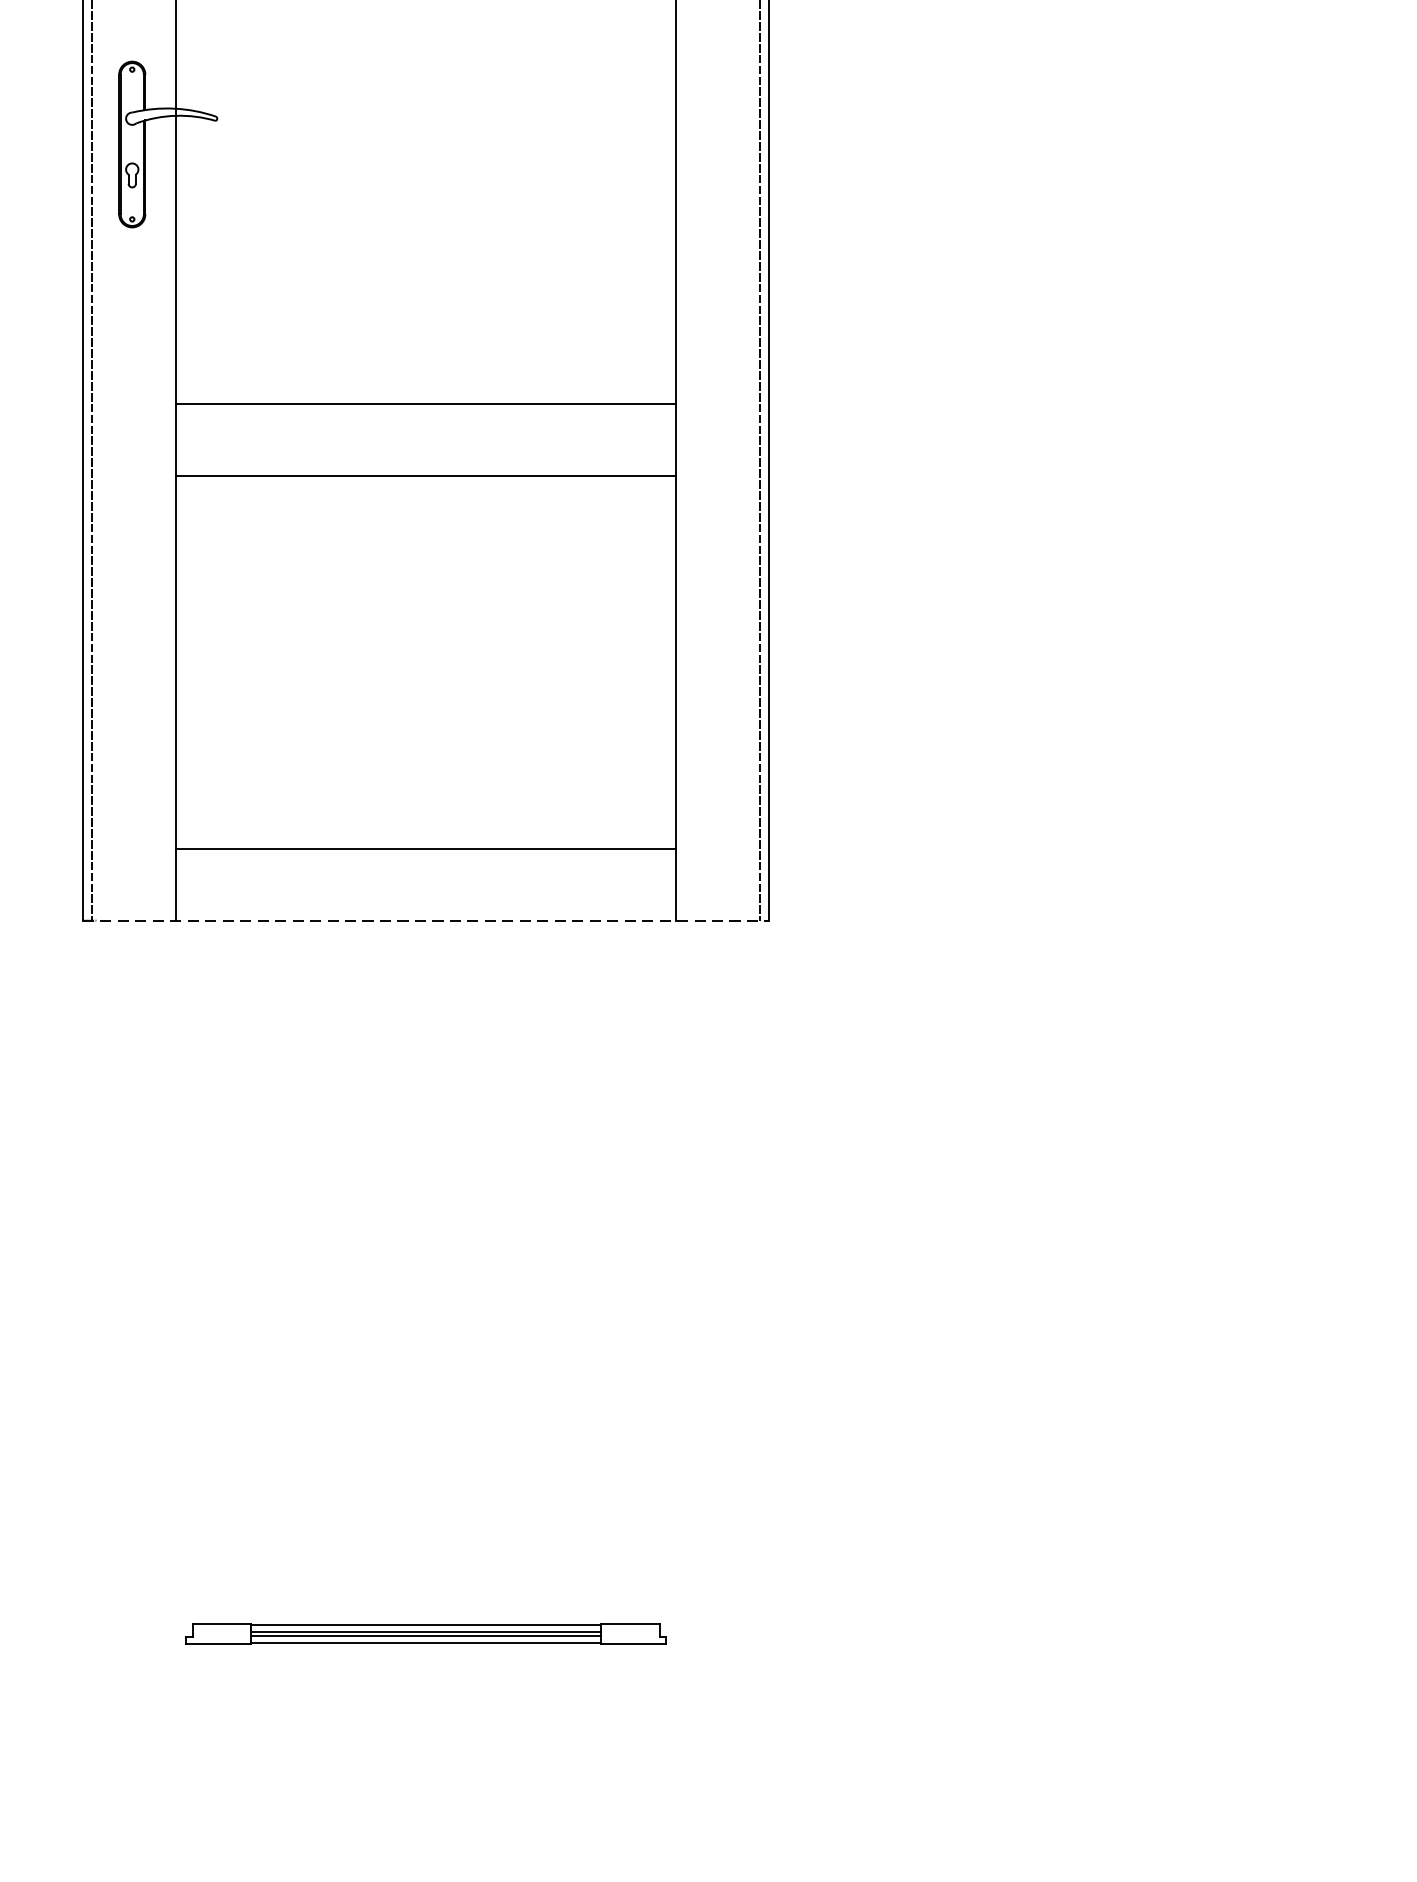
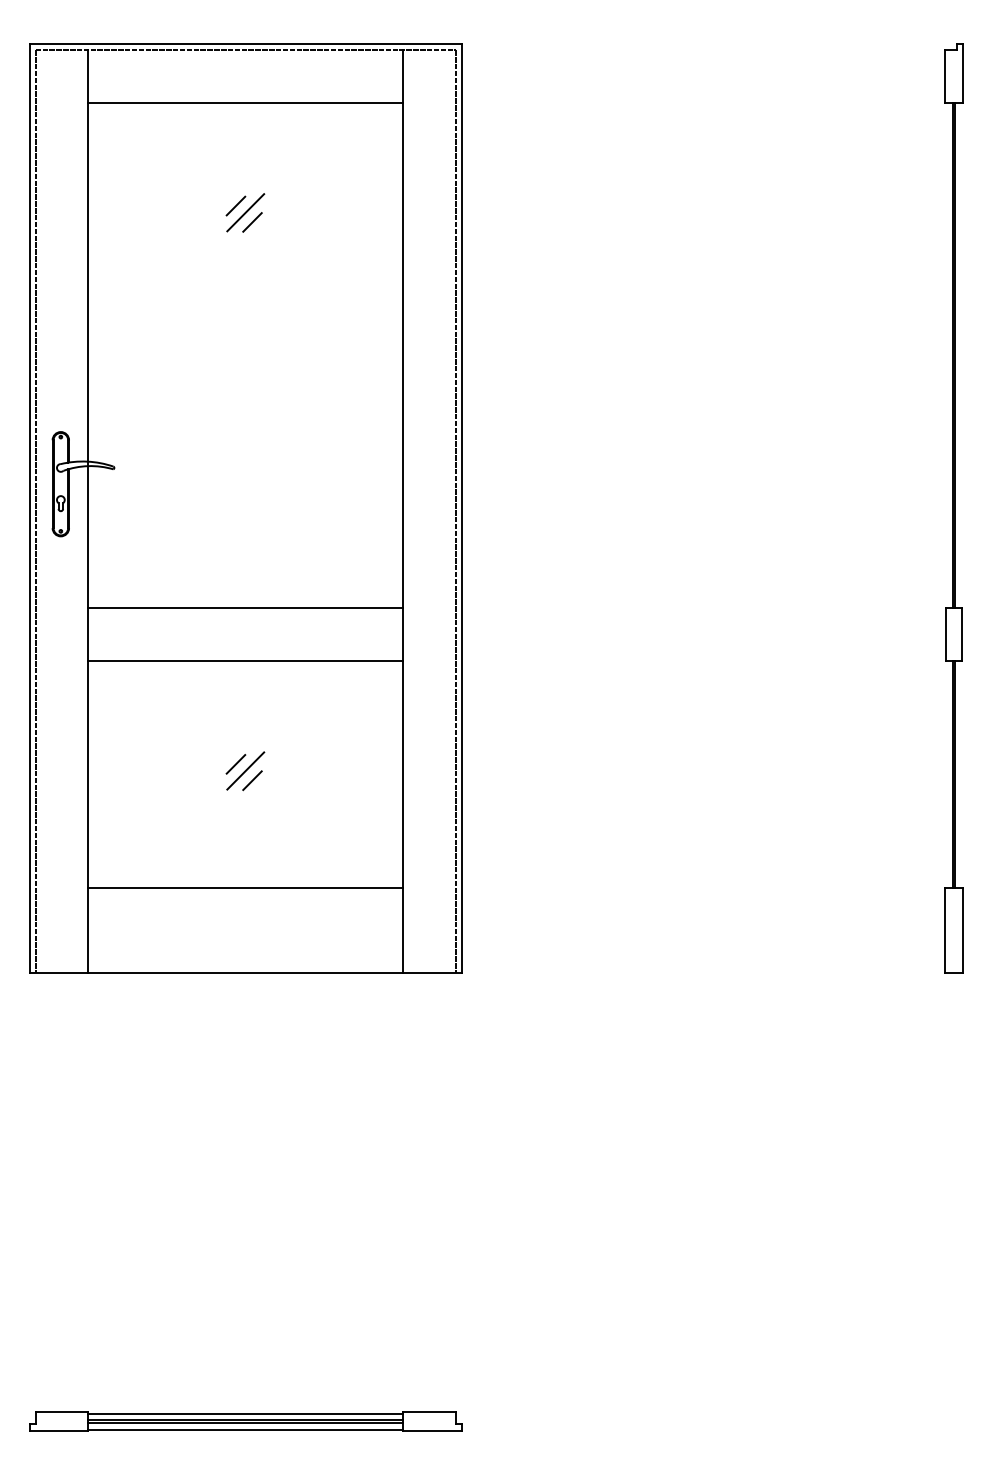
line: (425, 403) -> (245, 608), moved
line: (425, 477) -> (245, 661), moved
line: (409, 589) -> (235, 764), added
line: (425, 599) -> (245, 770), added
line: (436, 615) -> (252, 780), added
line: (425, 848) -> (245, 887), moved
line: (425, 921) -> (245, 973), dashed -> solid
part: (425, 1633) -> (245, 1421), size x1.43

